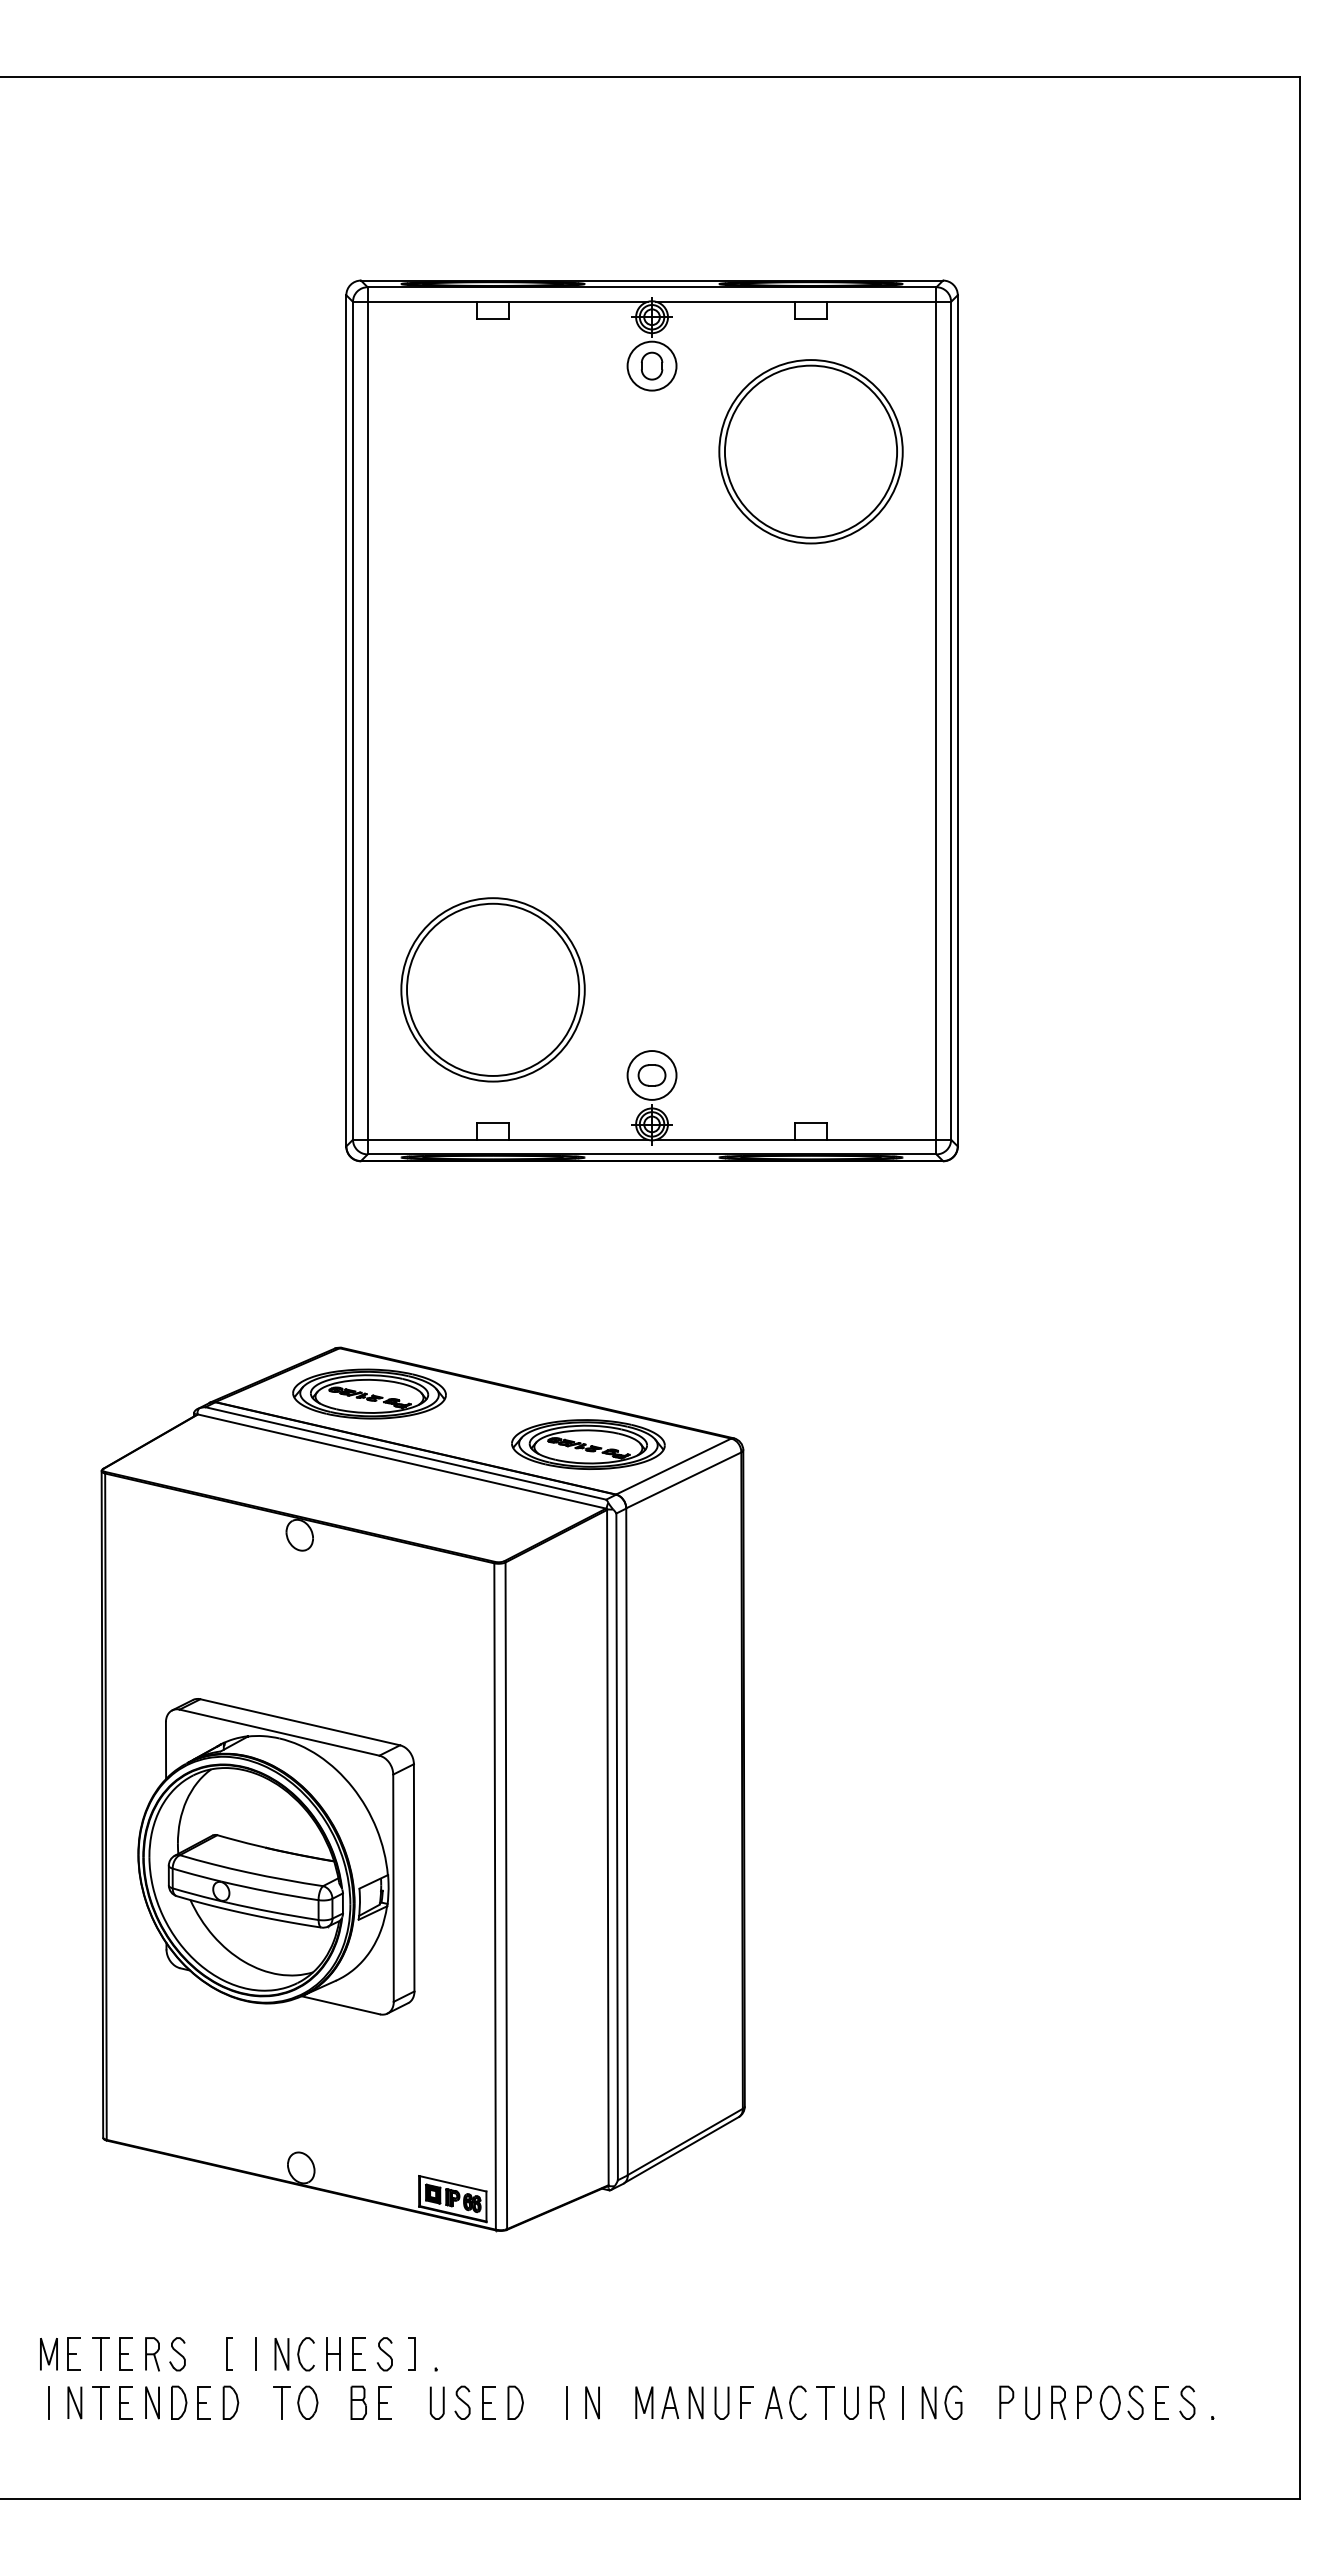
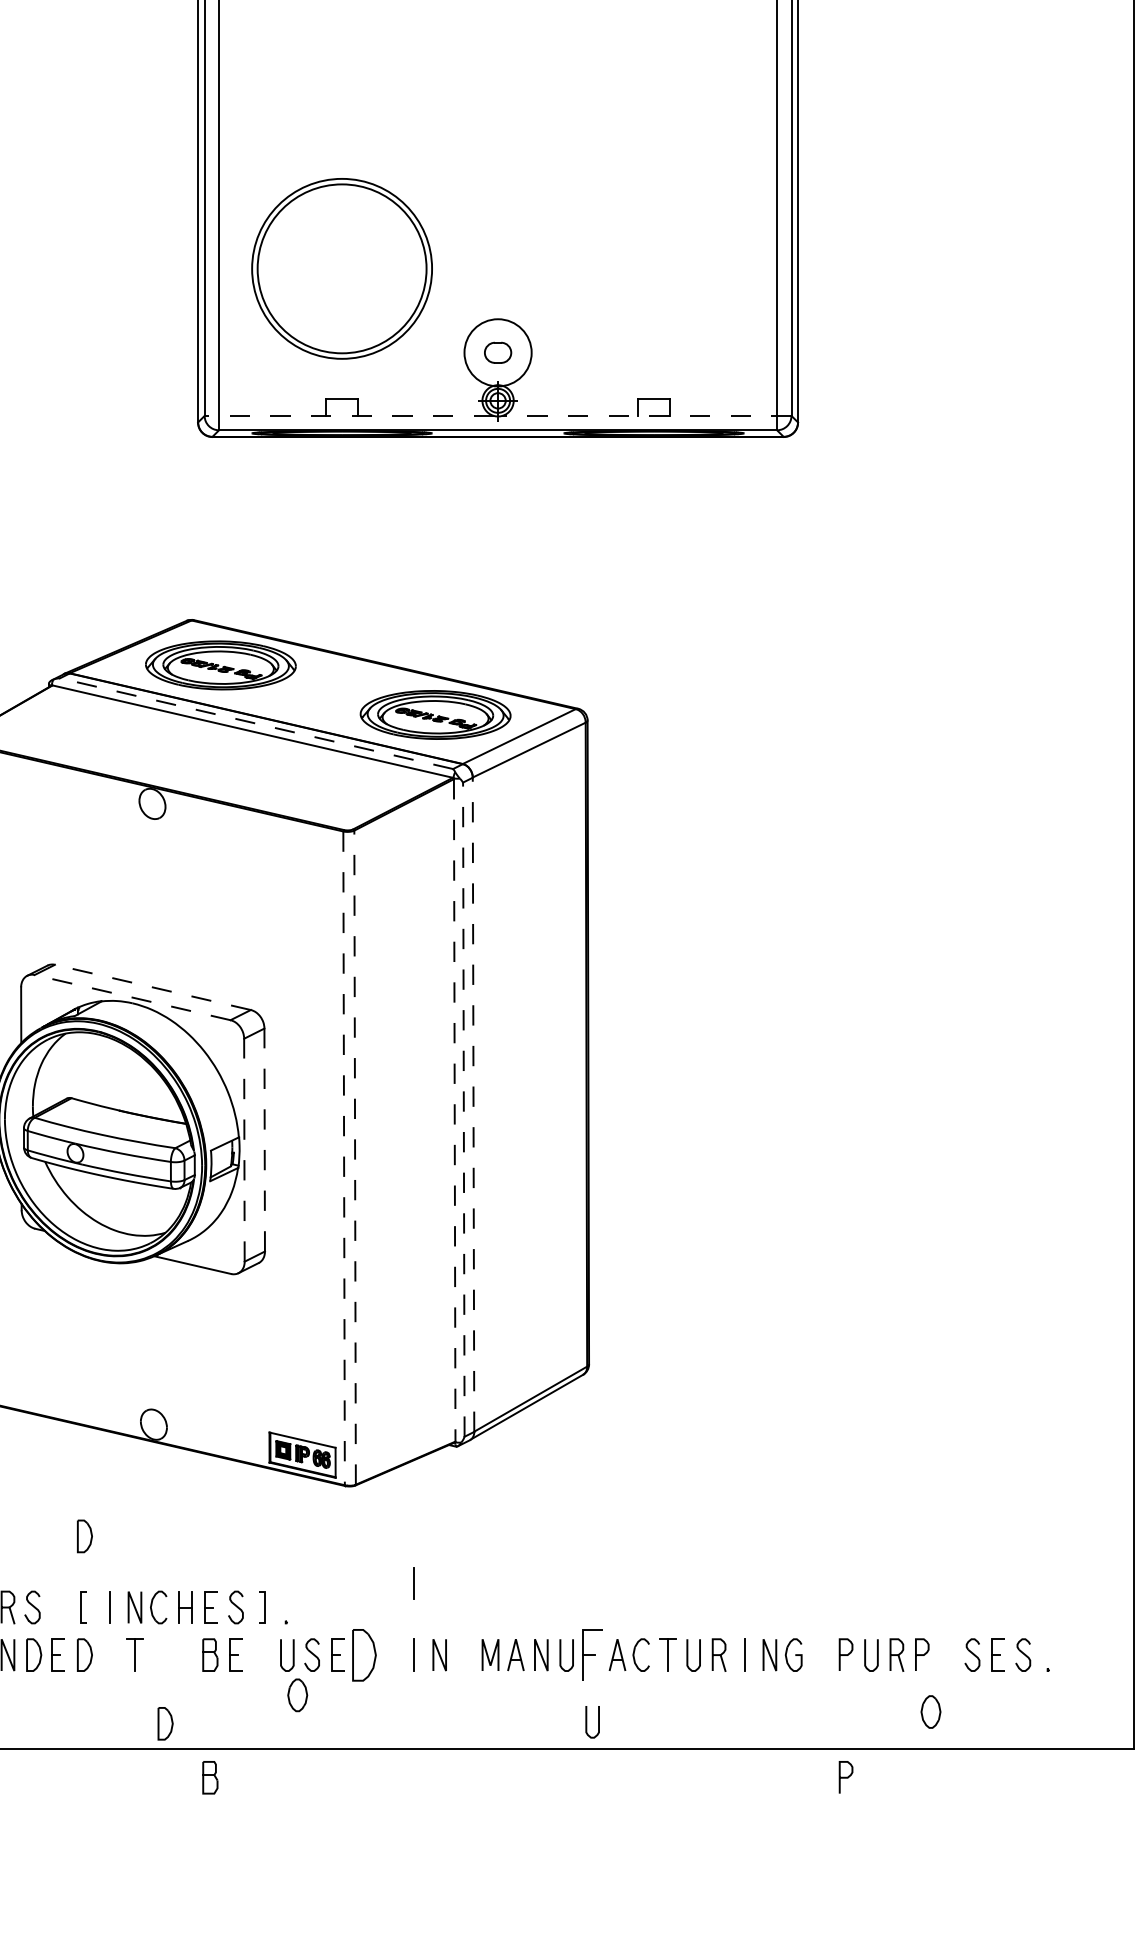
circle: (651, 1075) -> (497, 352), size x1.4
line: (499, 1139) -> (348, 415), solid -> dashed
line: (803, 1139) -> (646, 415), solid -> dashed
line: (405, 1453) -> (256, 723), solid -> dashed
line: (299, 1722) -> (152, 987), solid -> dashed
line: (279, 1732) -> (132, 997), solid -> dashed
line: (627, 1841) -> (473, 1104), solid -> dashed
line: (617, 1846) -> (464, 1109), solid -> dashed
line: (607, 1847) -> (454, 1110), solid -> dashed
line: (414, 1877) -> (265, 1139), solid -> dashed
line: (393, 1888) -> (244, 1150), solid -> dashed
line: (506, 1895) -> (355, 1157), solid -> dashed
line: (495, 1897) -> (344, 1159), solid -> dashed
part: (230, 2281) -> (84, 1536), added
line: (566, 2329) -> (414, 1583), added
part: (307, 2402) -> (297, 1695), moved
part: (515, 2402) -> (364, 1654), size x1.6
part: (746, 2402) -> (590, 1654), size x1.6
part: (1109, 2402) -> (930, 1711), moved
curve: (742, 2470) -> (586, 1721), added
part: (313, 2472) -> (165, 1723), added
curve: (1006, 2526) -> (845, 1776), added
part: (358, 2527) -> (210, 1777), added

